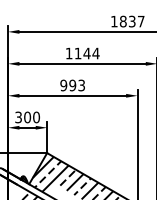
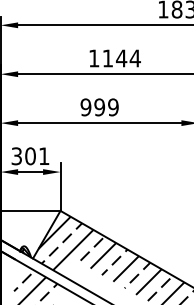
text: (81, 85) -> (113, 107), 993 -> 999
text: (36, 117) -> (44, 156), 300 -> 301

